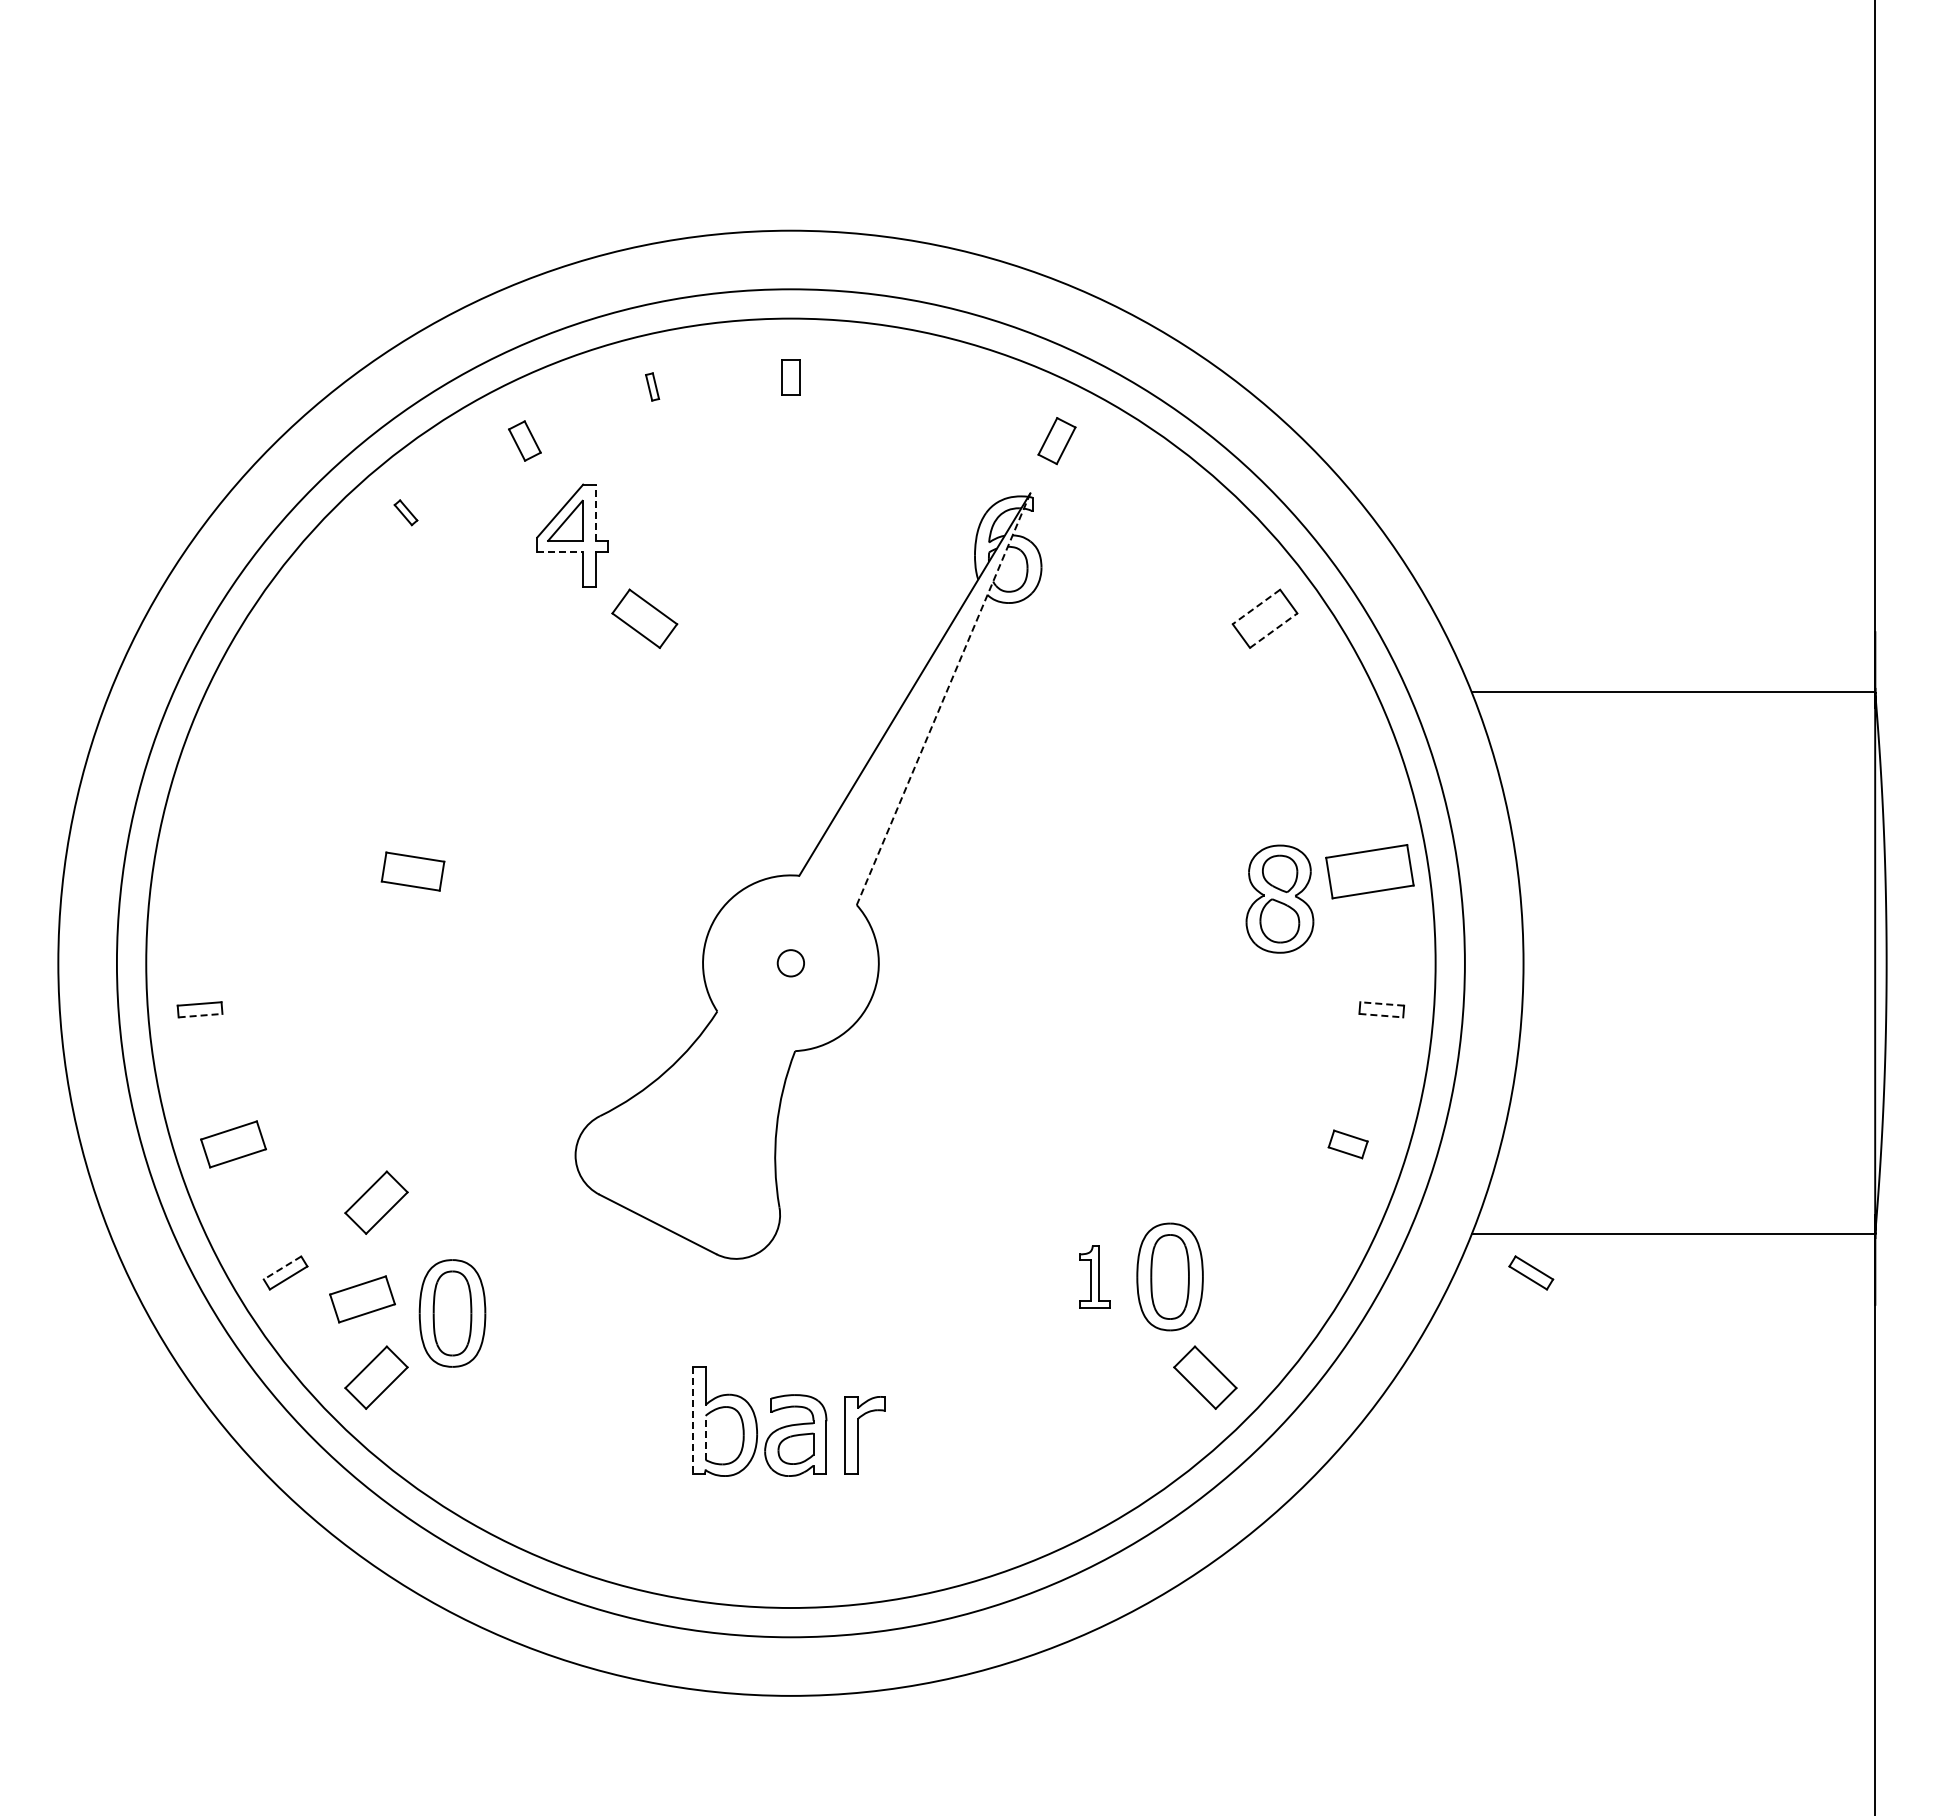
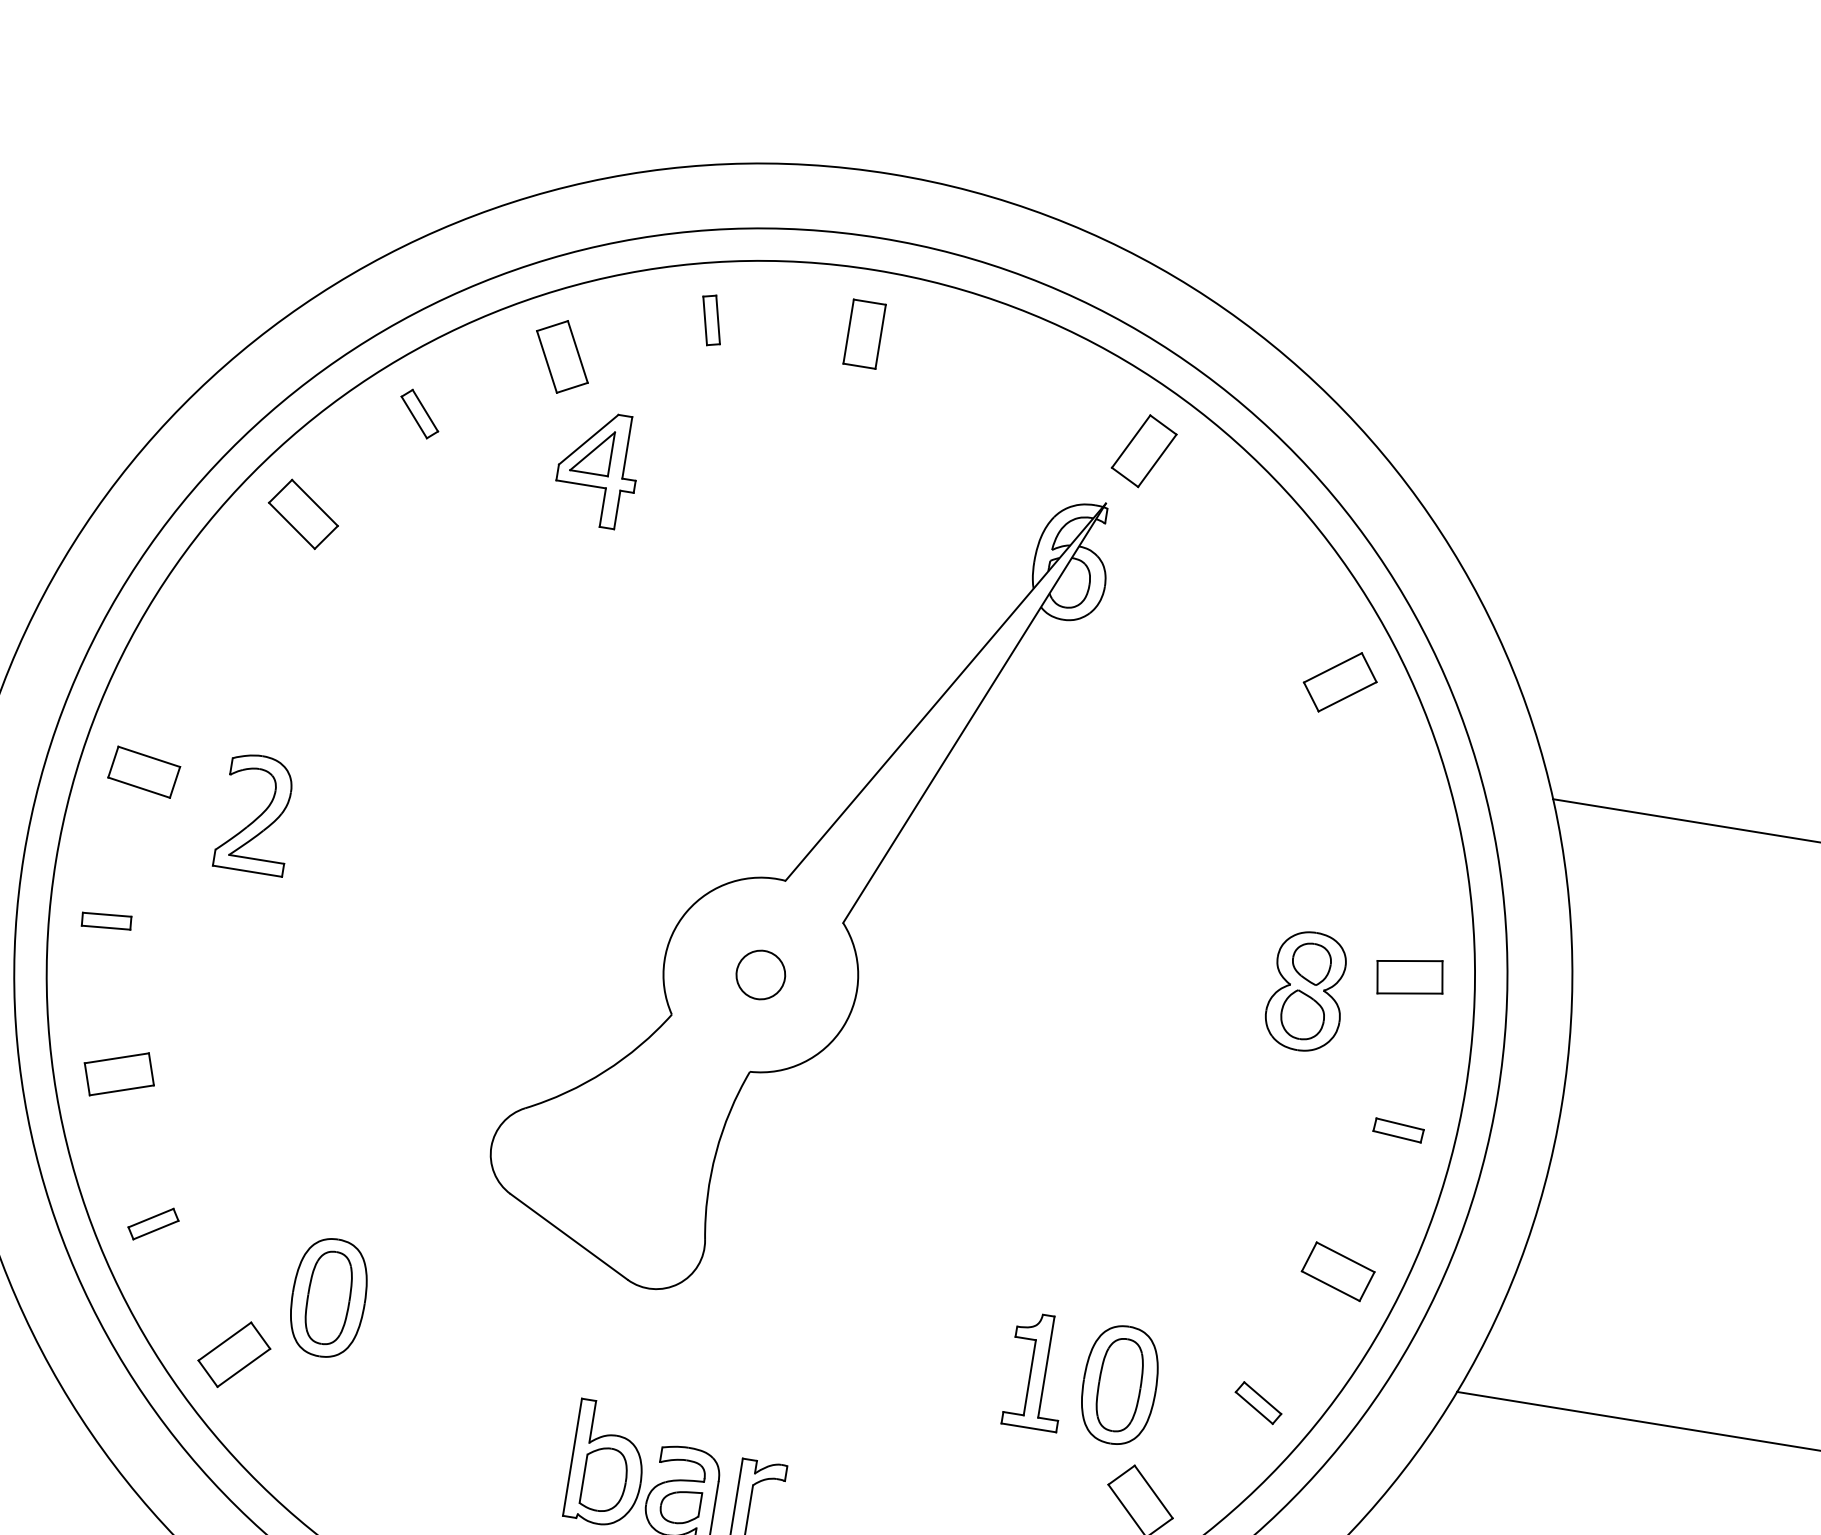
part: (790, 377) -> (864, 334), size x1.67
part: (652, 386) -> (711, 319), size x1.67
part: (524, 440) -> (562, 356), size x1.67
part: (1056, 440) -> (1143, 450), size x1.43
part: (405, 512) -> (419, 413), size x1.67
line: (595, 512) -> (627, 447), dashed -> solid
line: (559, 551) -> (580, 483), dashed -> solid
line: (1256, 607) -> (1332, 668), dashed -> solid
part: (644, 618) -> (303, 514), moved
line: (1274, 630) -> (1348, 696), dashed -> solid
line: (943, 699) -> (974, 713), dashed -> solid
part: (412, 871) -> (143, 772), moved
part: (1369, 871) -> (1409, 977), size x0.71
part: (318, 892) -> (256, 813), added
circle: (790, 963) -> (760, 975), size x1.67
line: (1382, 1003) -> (1400, 1123), dashed -> solid
line: (200, 1015) -> (106, 927), dashed -> solid
line: (1381, 1015) -> (1397, 1136), dashed -> solid
part: (1347, 1144) -> (1337, 1271), size x1.67
part: (376, 1202) -> (265, 1163), removed
line: (282, 1267) -> (151, 1217), dashed -> solid
part: (1531, 1272) -> (1258, 1402), moved
part: (1094, 1276) -> (1037, 1371), size x1.67
part: (362, 1299) -> (232, 1266), removed
line: (692, 1420) -> (572, 1457), dashed -> solid
line: (705, 1437) -> (583, 1478), dashed -> solid

